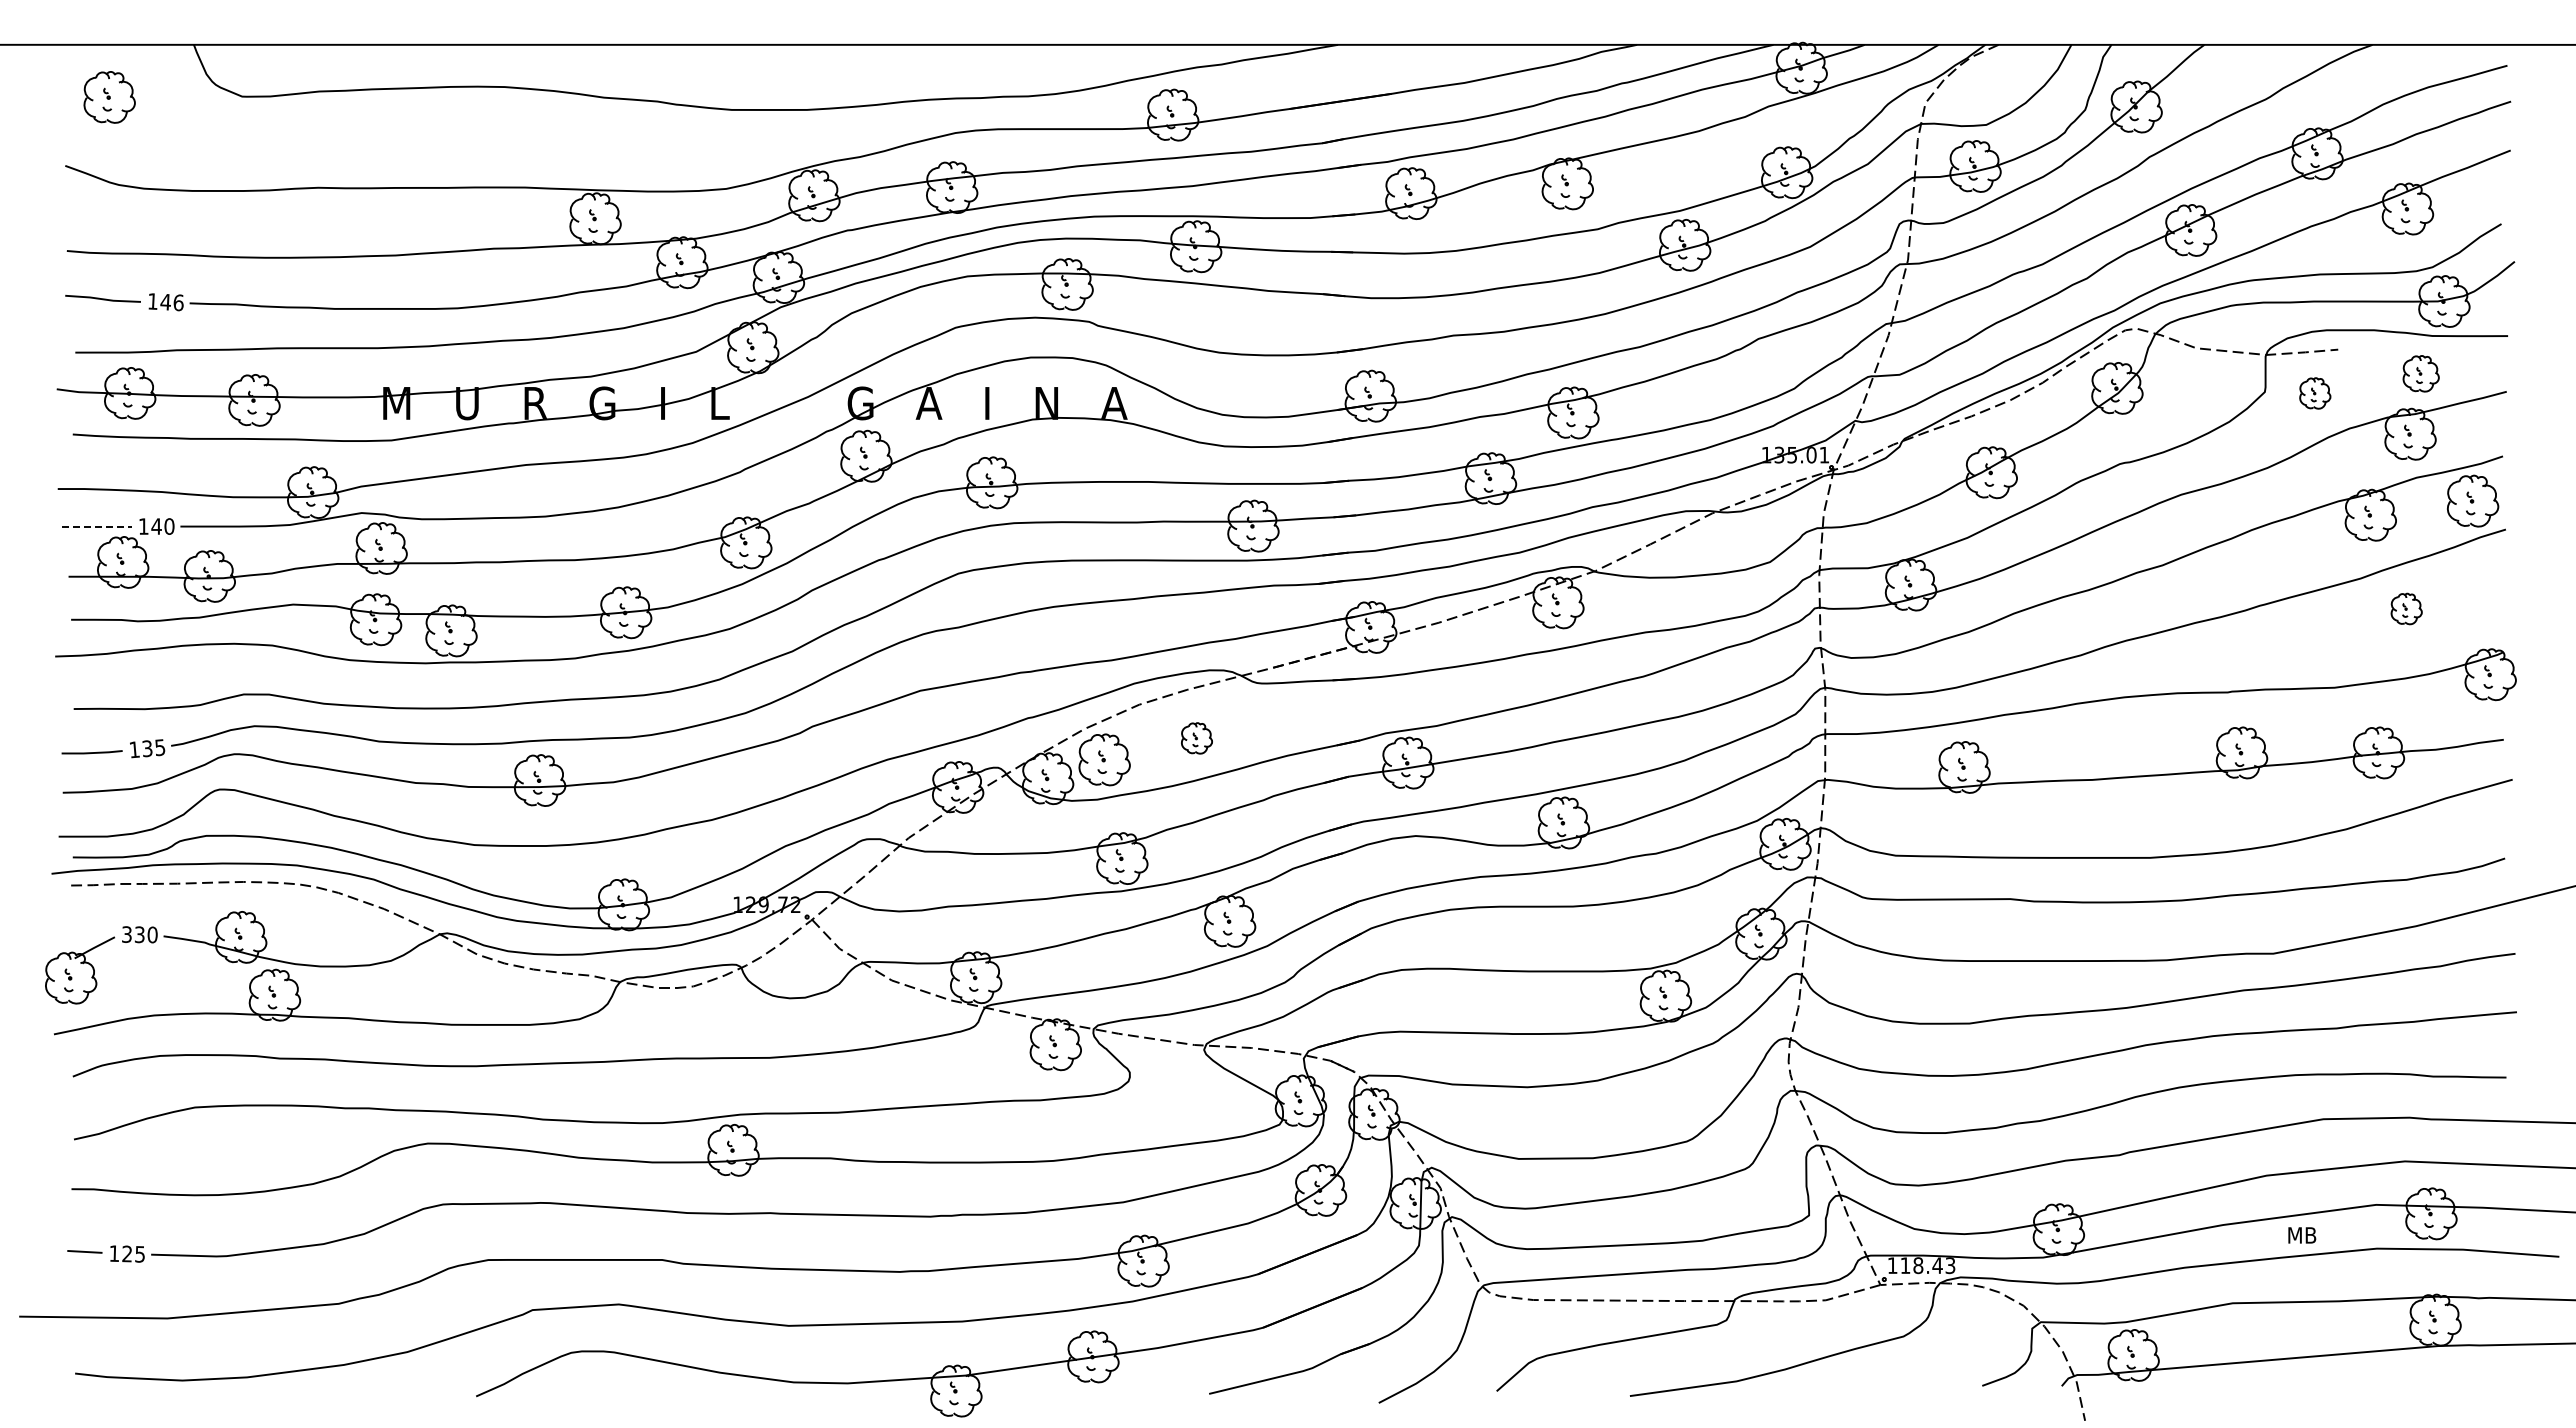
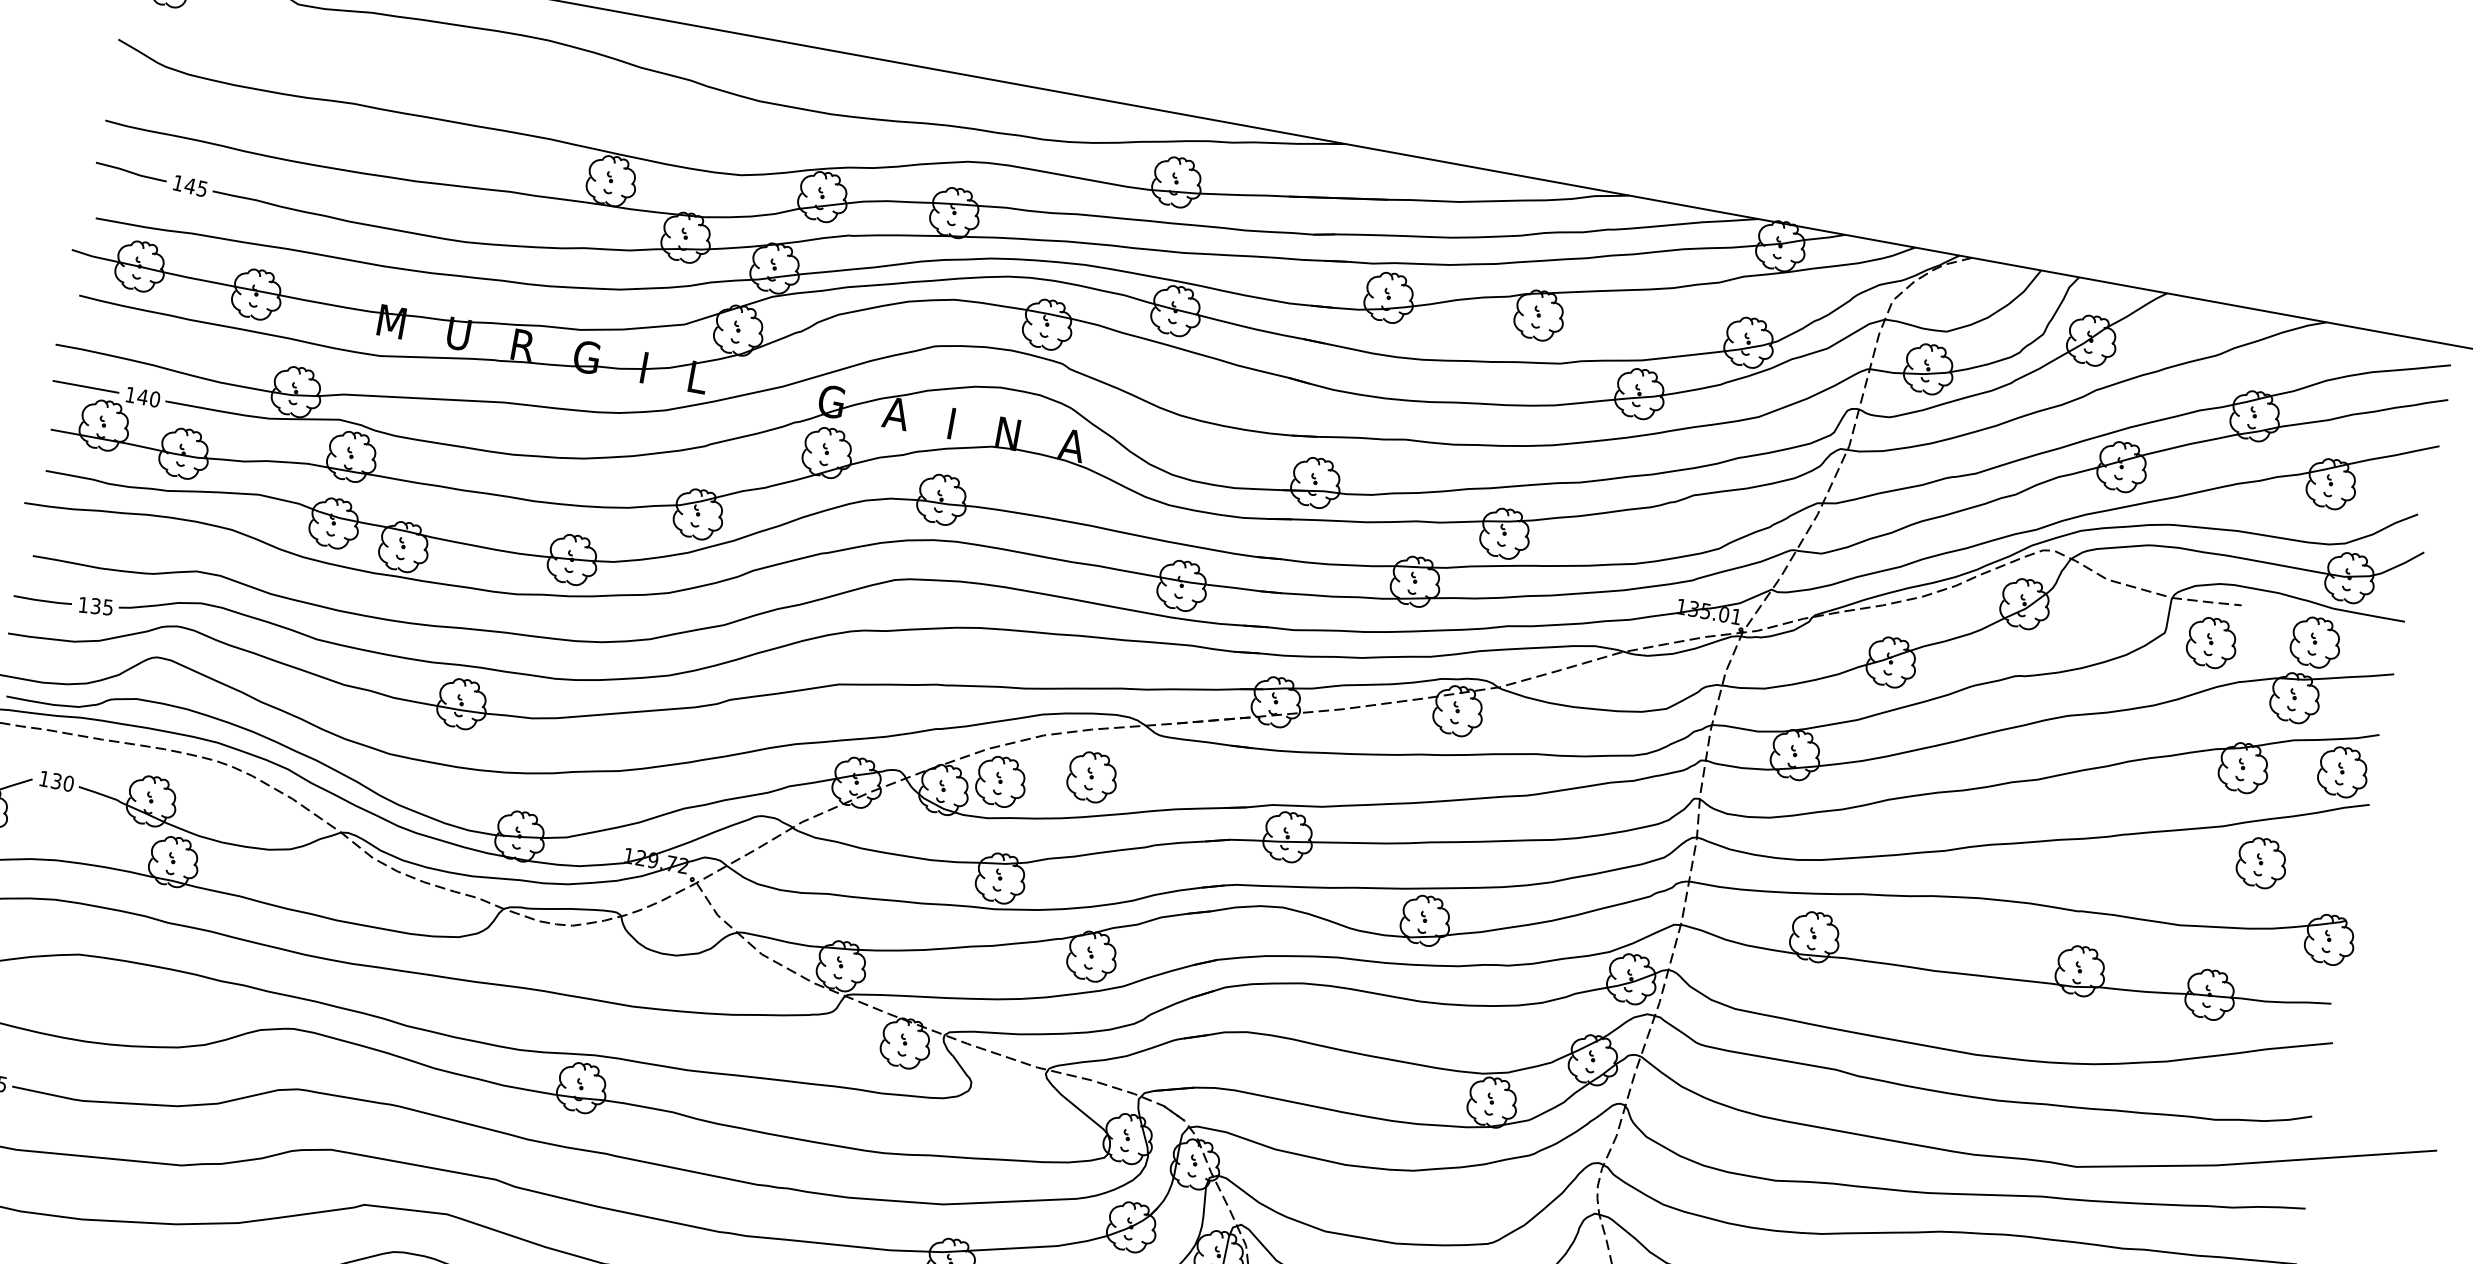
text: (178, 302) -> (202, 188), 146 -> 145
part: (2421, 373) -> (2316, 642), size x1.43
part: (2315, 393) -> (2212, 643), size x1.67
line: (96, 526) -> (85, 386), dashed -> solid
part: (2406, 608) -> (2261, 862), size x1.67
part: (1196, 738) -> (1092, 777), size x1.67
text: (126, 934) -> (44, 778), 330 -> 130

